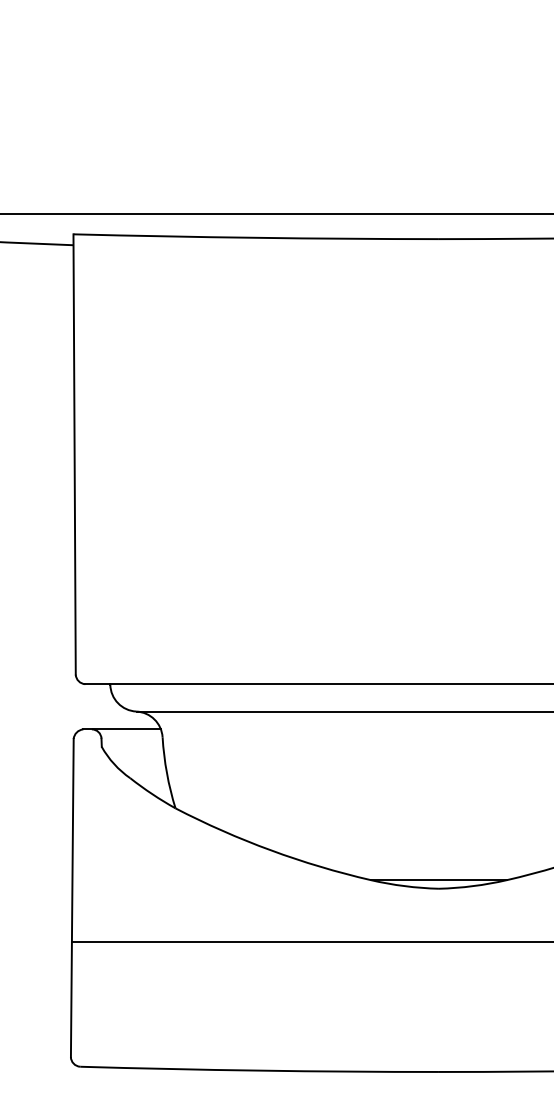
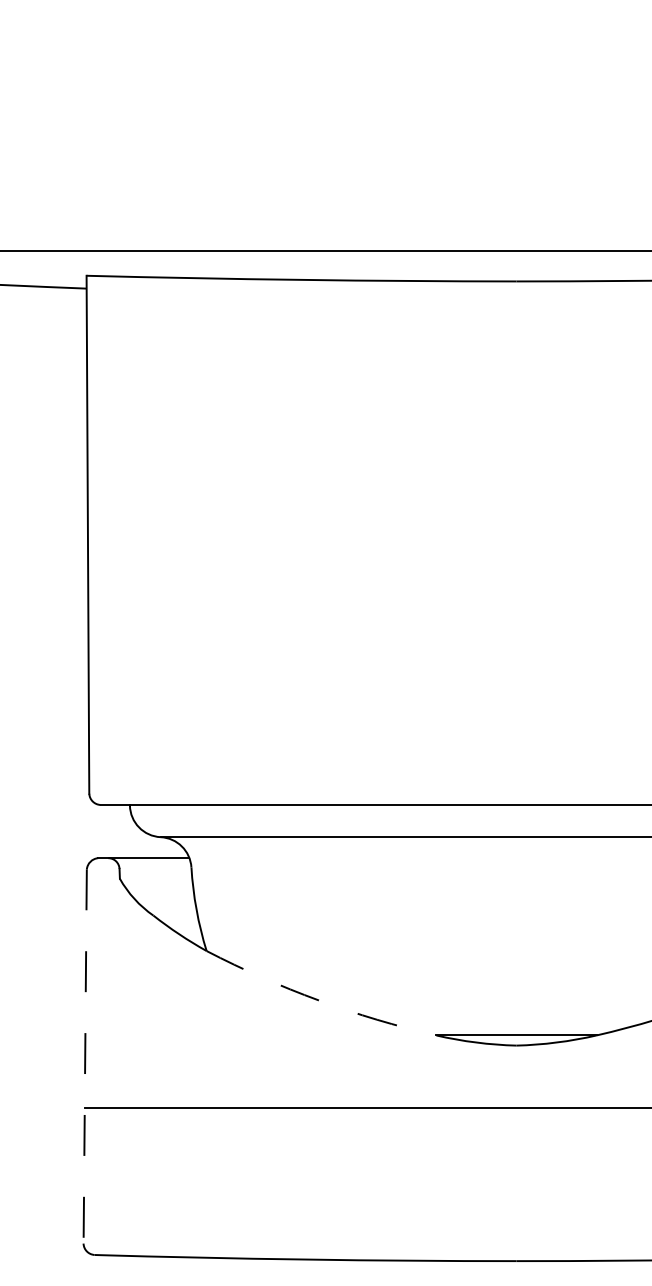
arc: (270, 850) -> (318, 1000), solid -> dashed
line: (72, 898) -> (85, 1056), solid -> dashed

